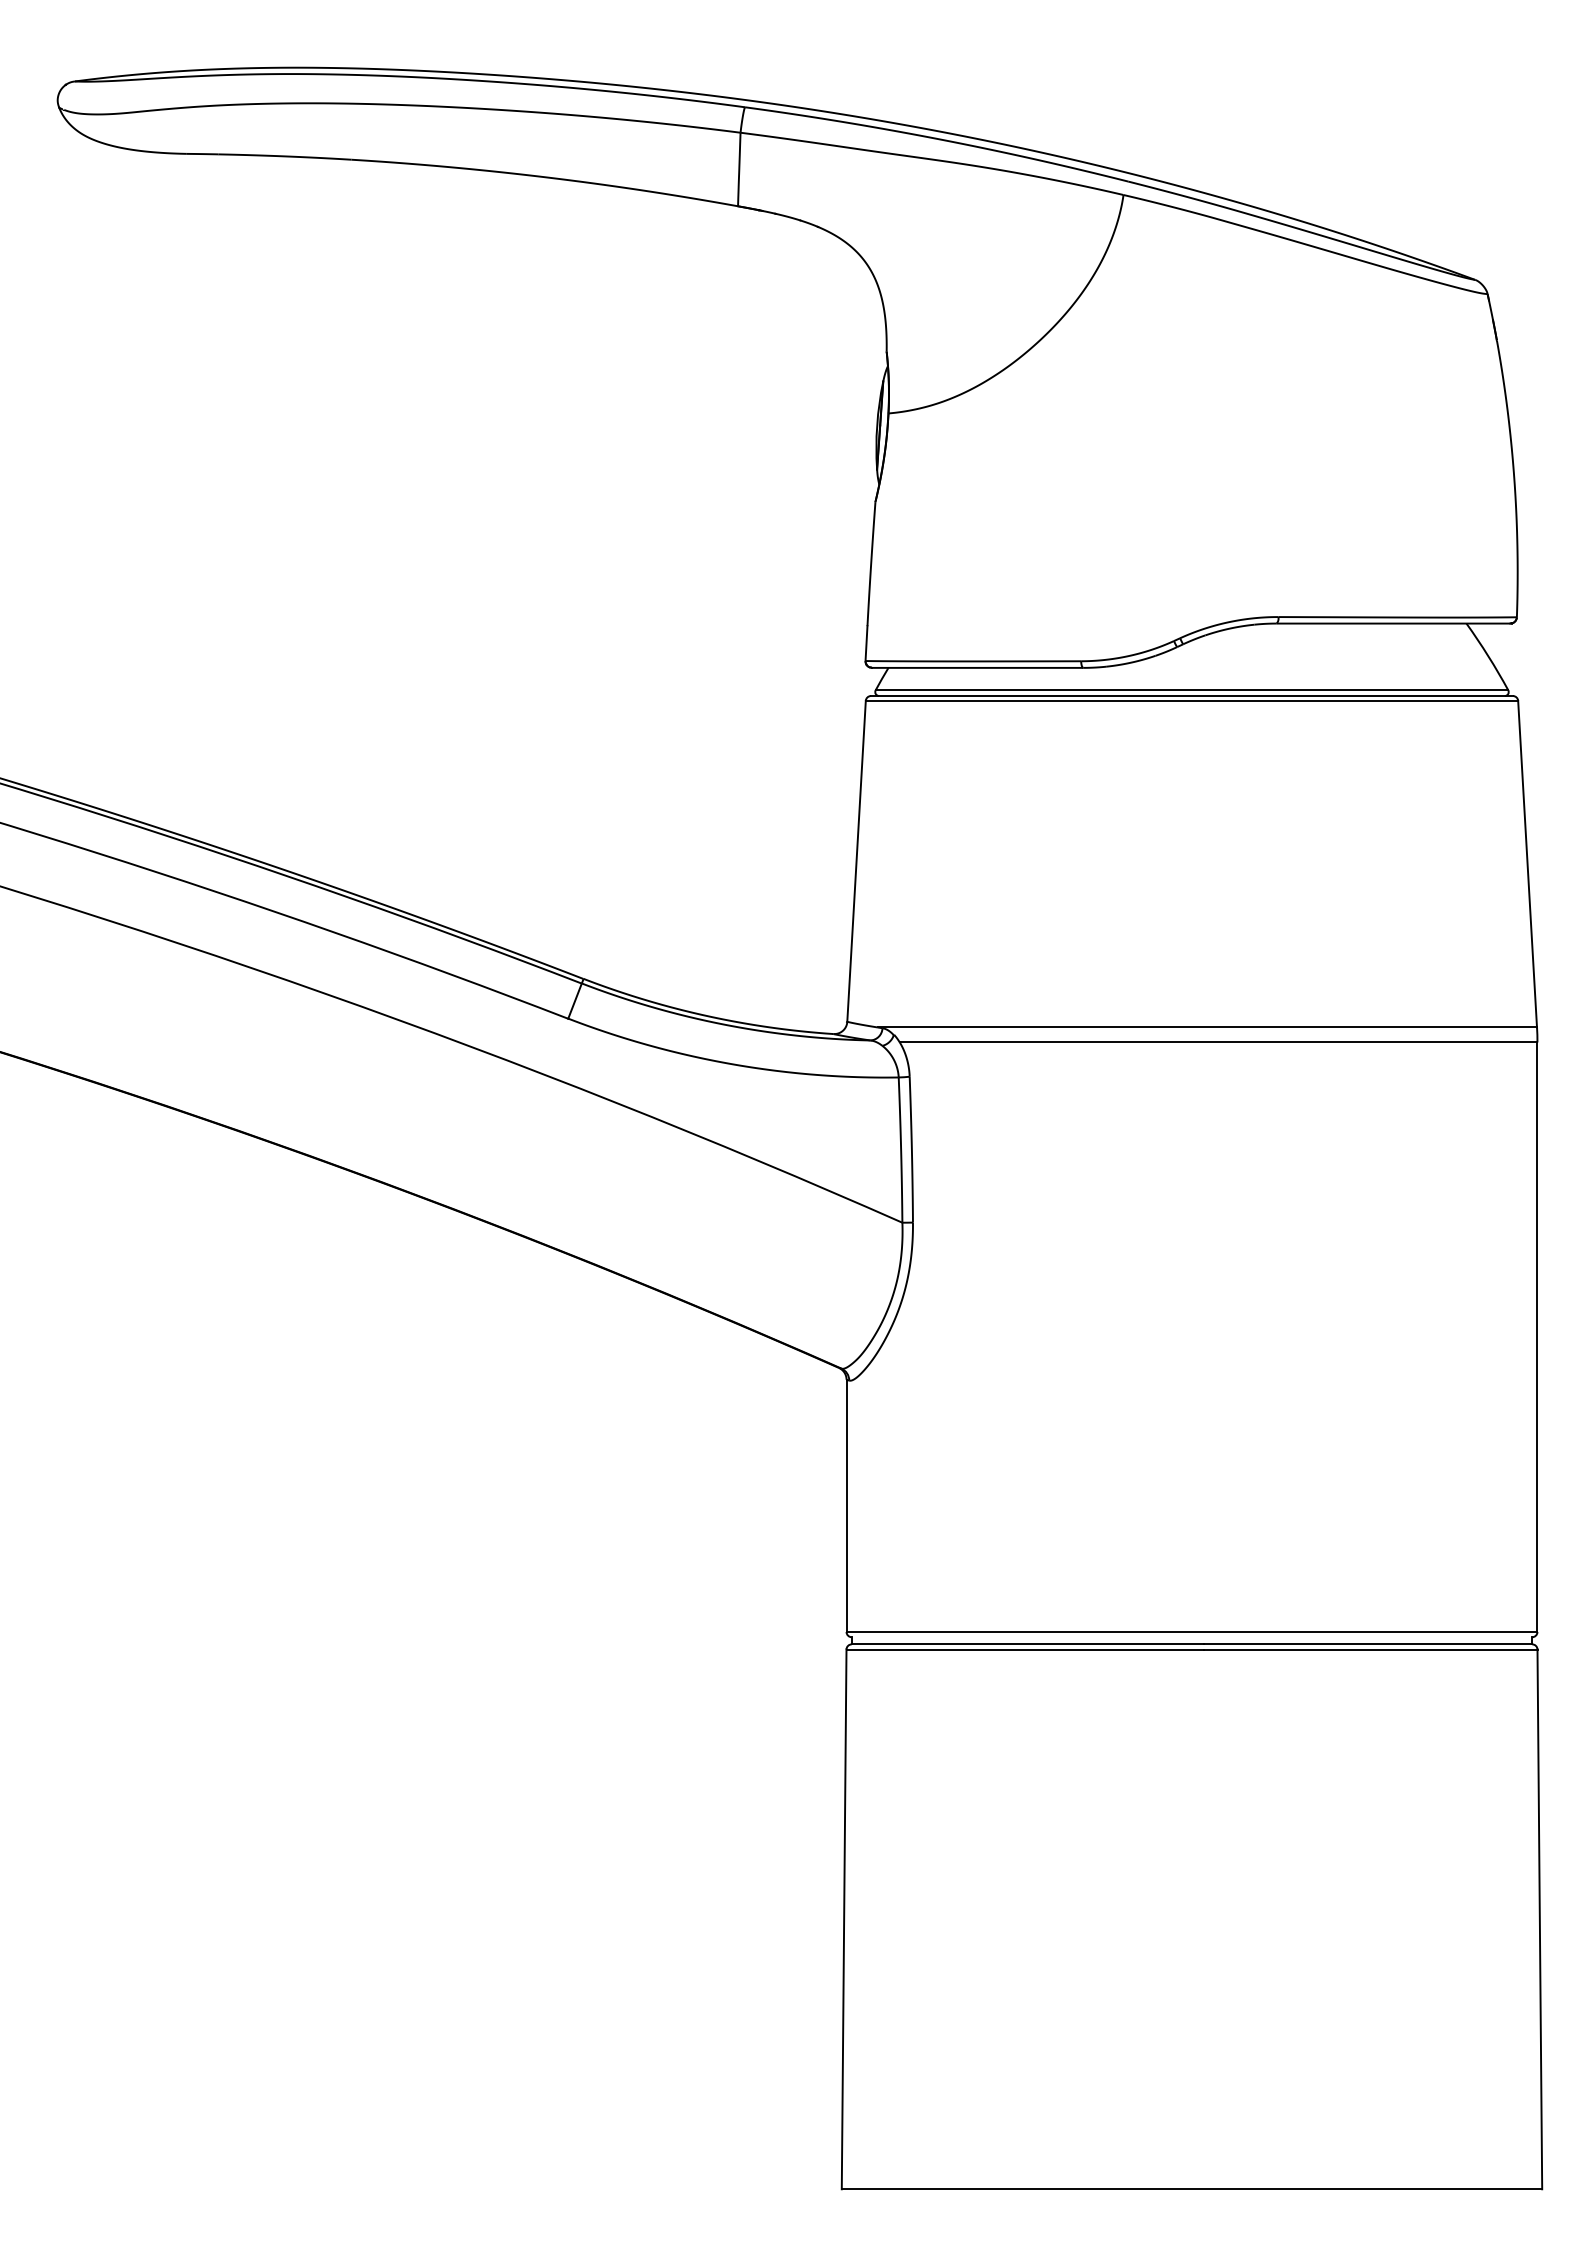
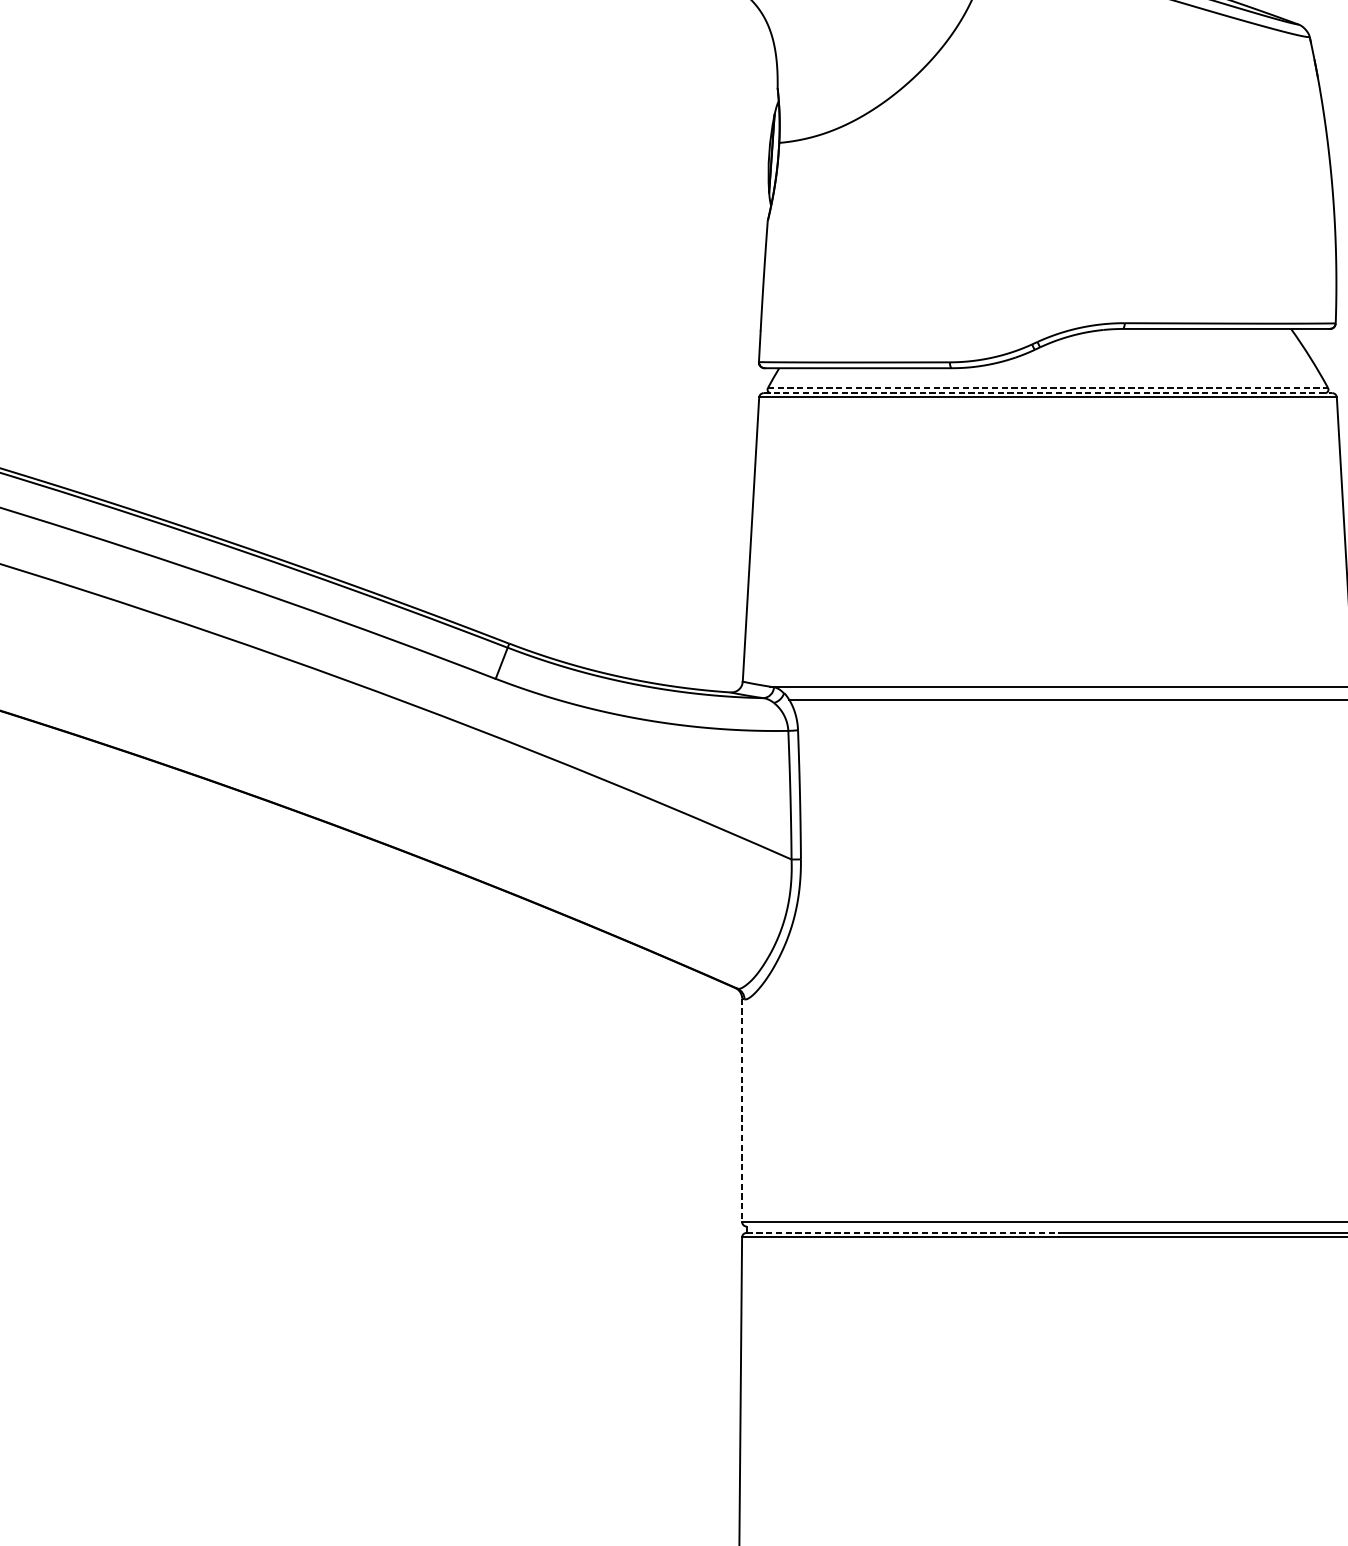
line: (1192, 690) -> (1048, 388), solid -> dashed
line: (1191, 696) -> (1047, 393), solid -> dashed
line: (846, 1506) -> (742, 1110), solid -> dashed
line: (1028, 1644) -> (903, 1233), solid -> dashed

